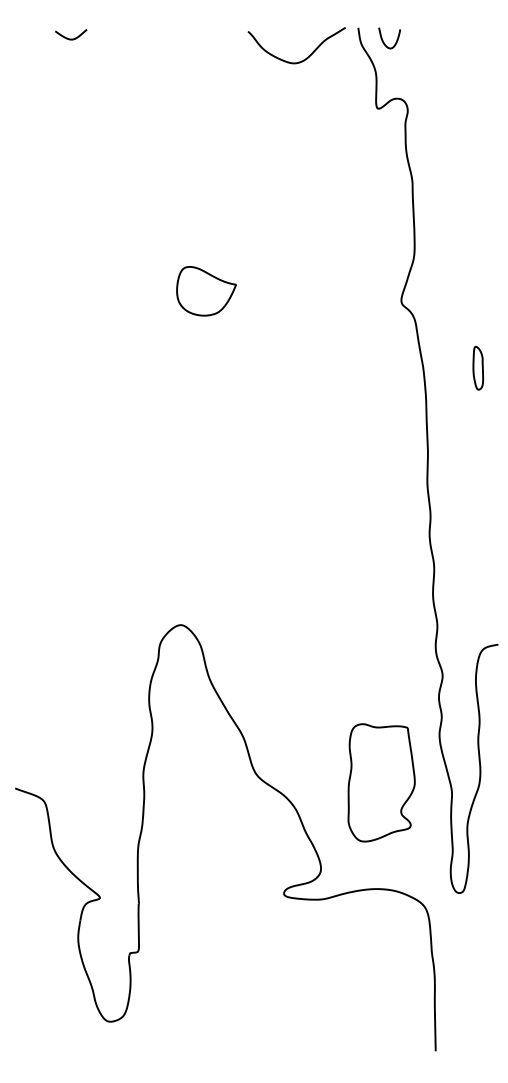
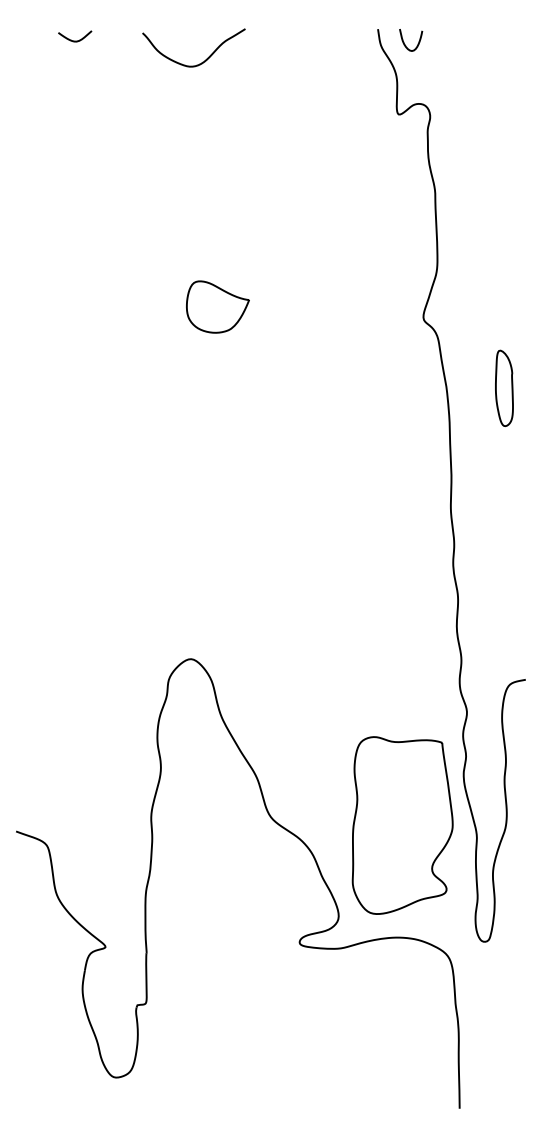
curve: (307, 56) -> (205, 59), moved
part: (478, 367) -> (504, 387), size x1.67
part: (381, 782) -> (402, 825), size x1.43

